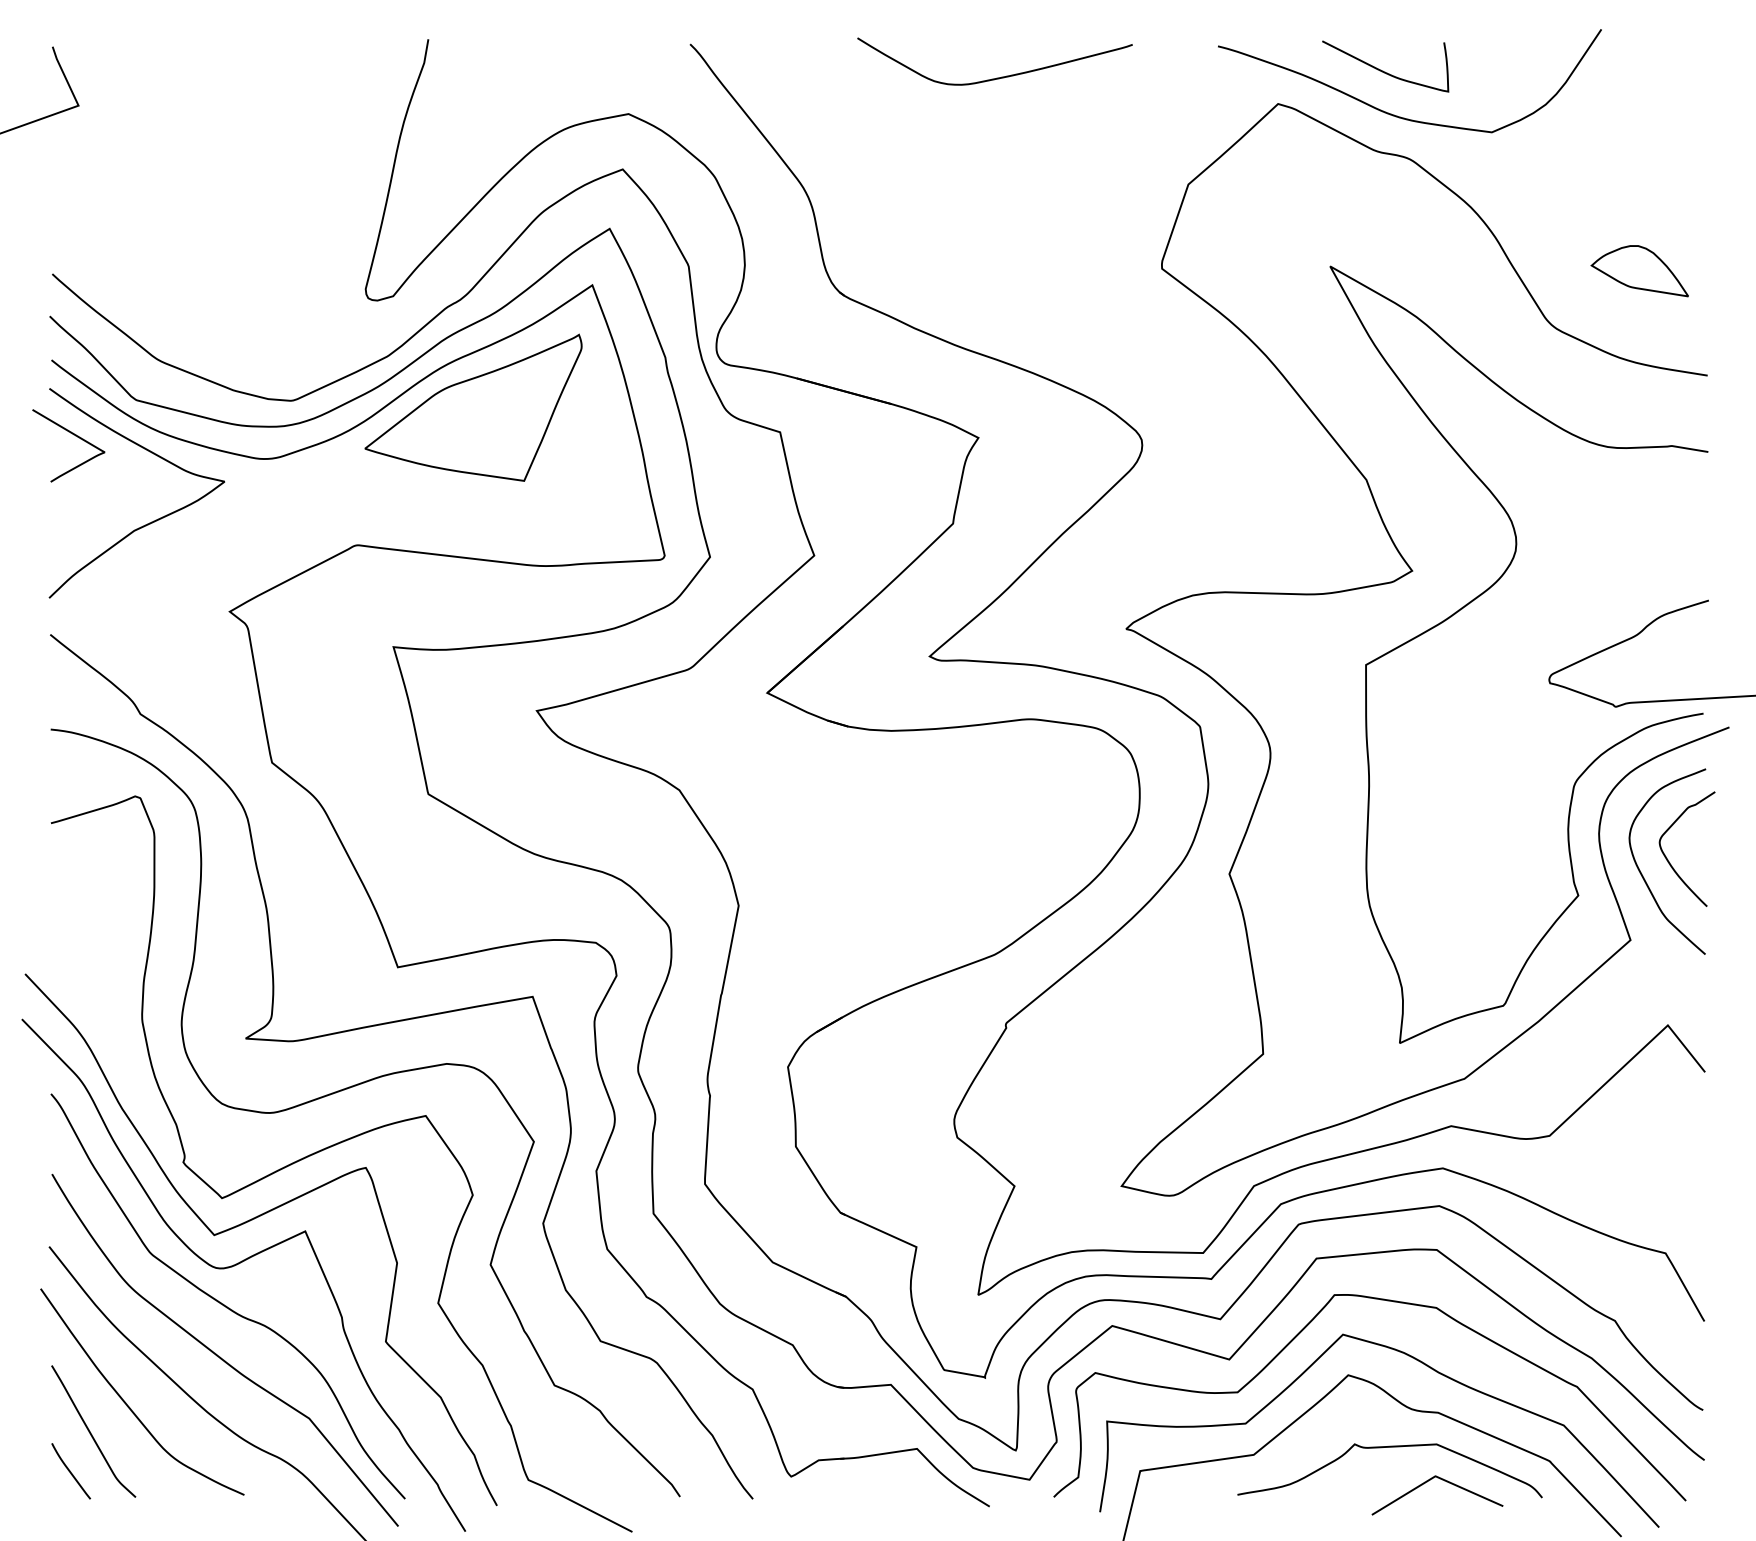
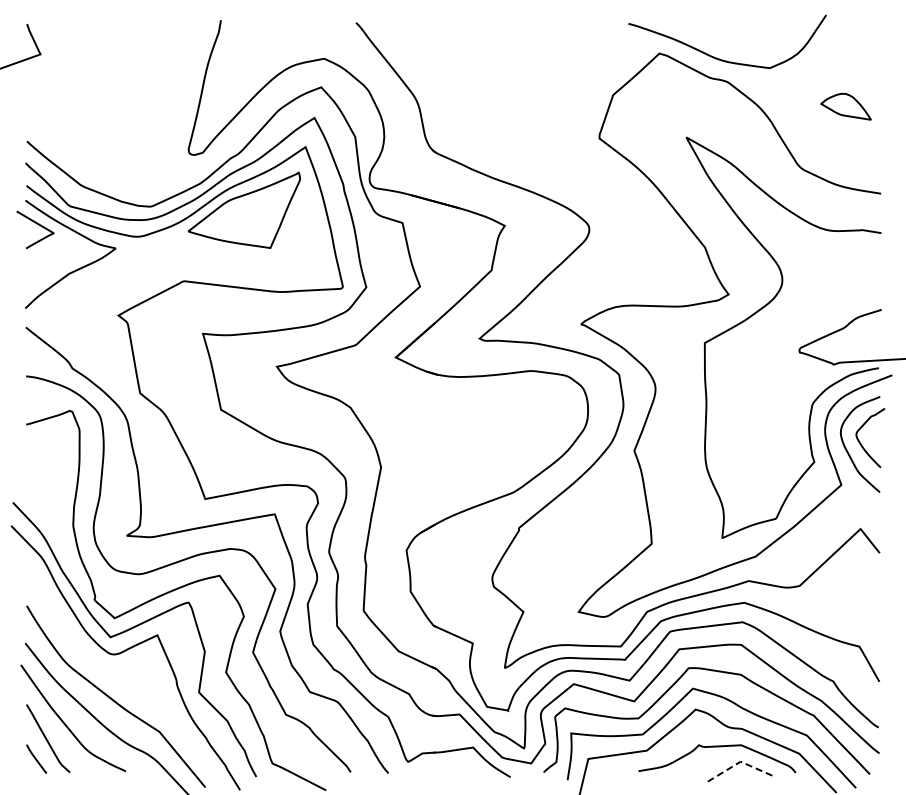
curve: (1386, 70) -> (715, 36), removed
curve: (995, 76) -> (513, 39), removed
part: (1638, 270) -> (845, 106), moved
curve: (222, 1301) -> (114, 671), removed
line: (1435, 1475) -> (740, 761), solid -> dashed

